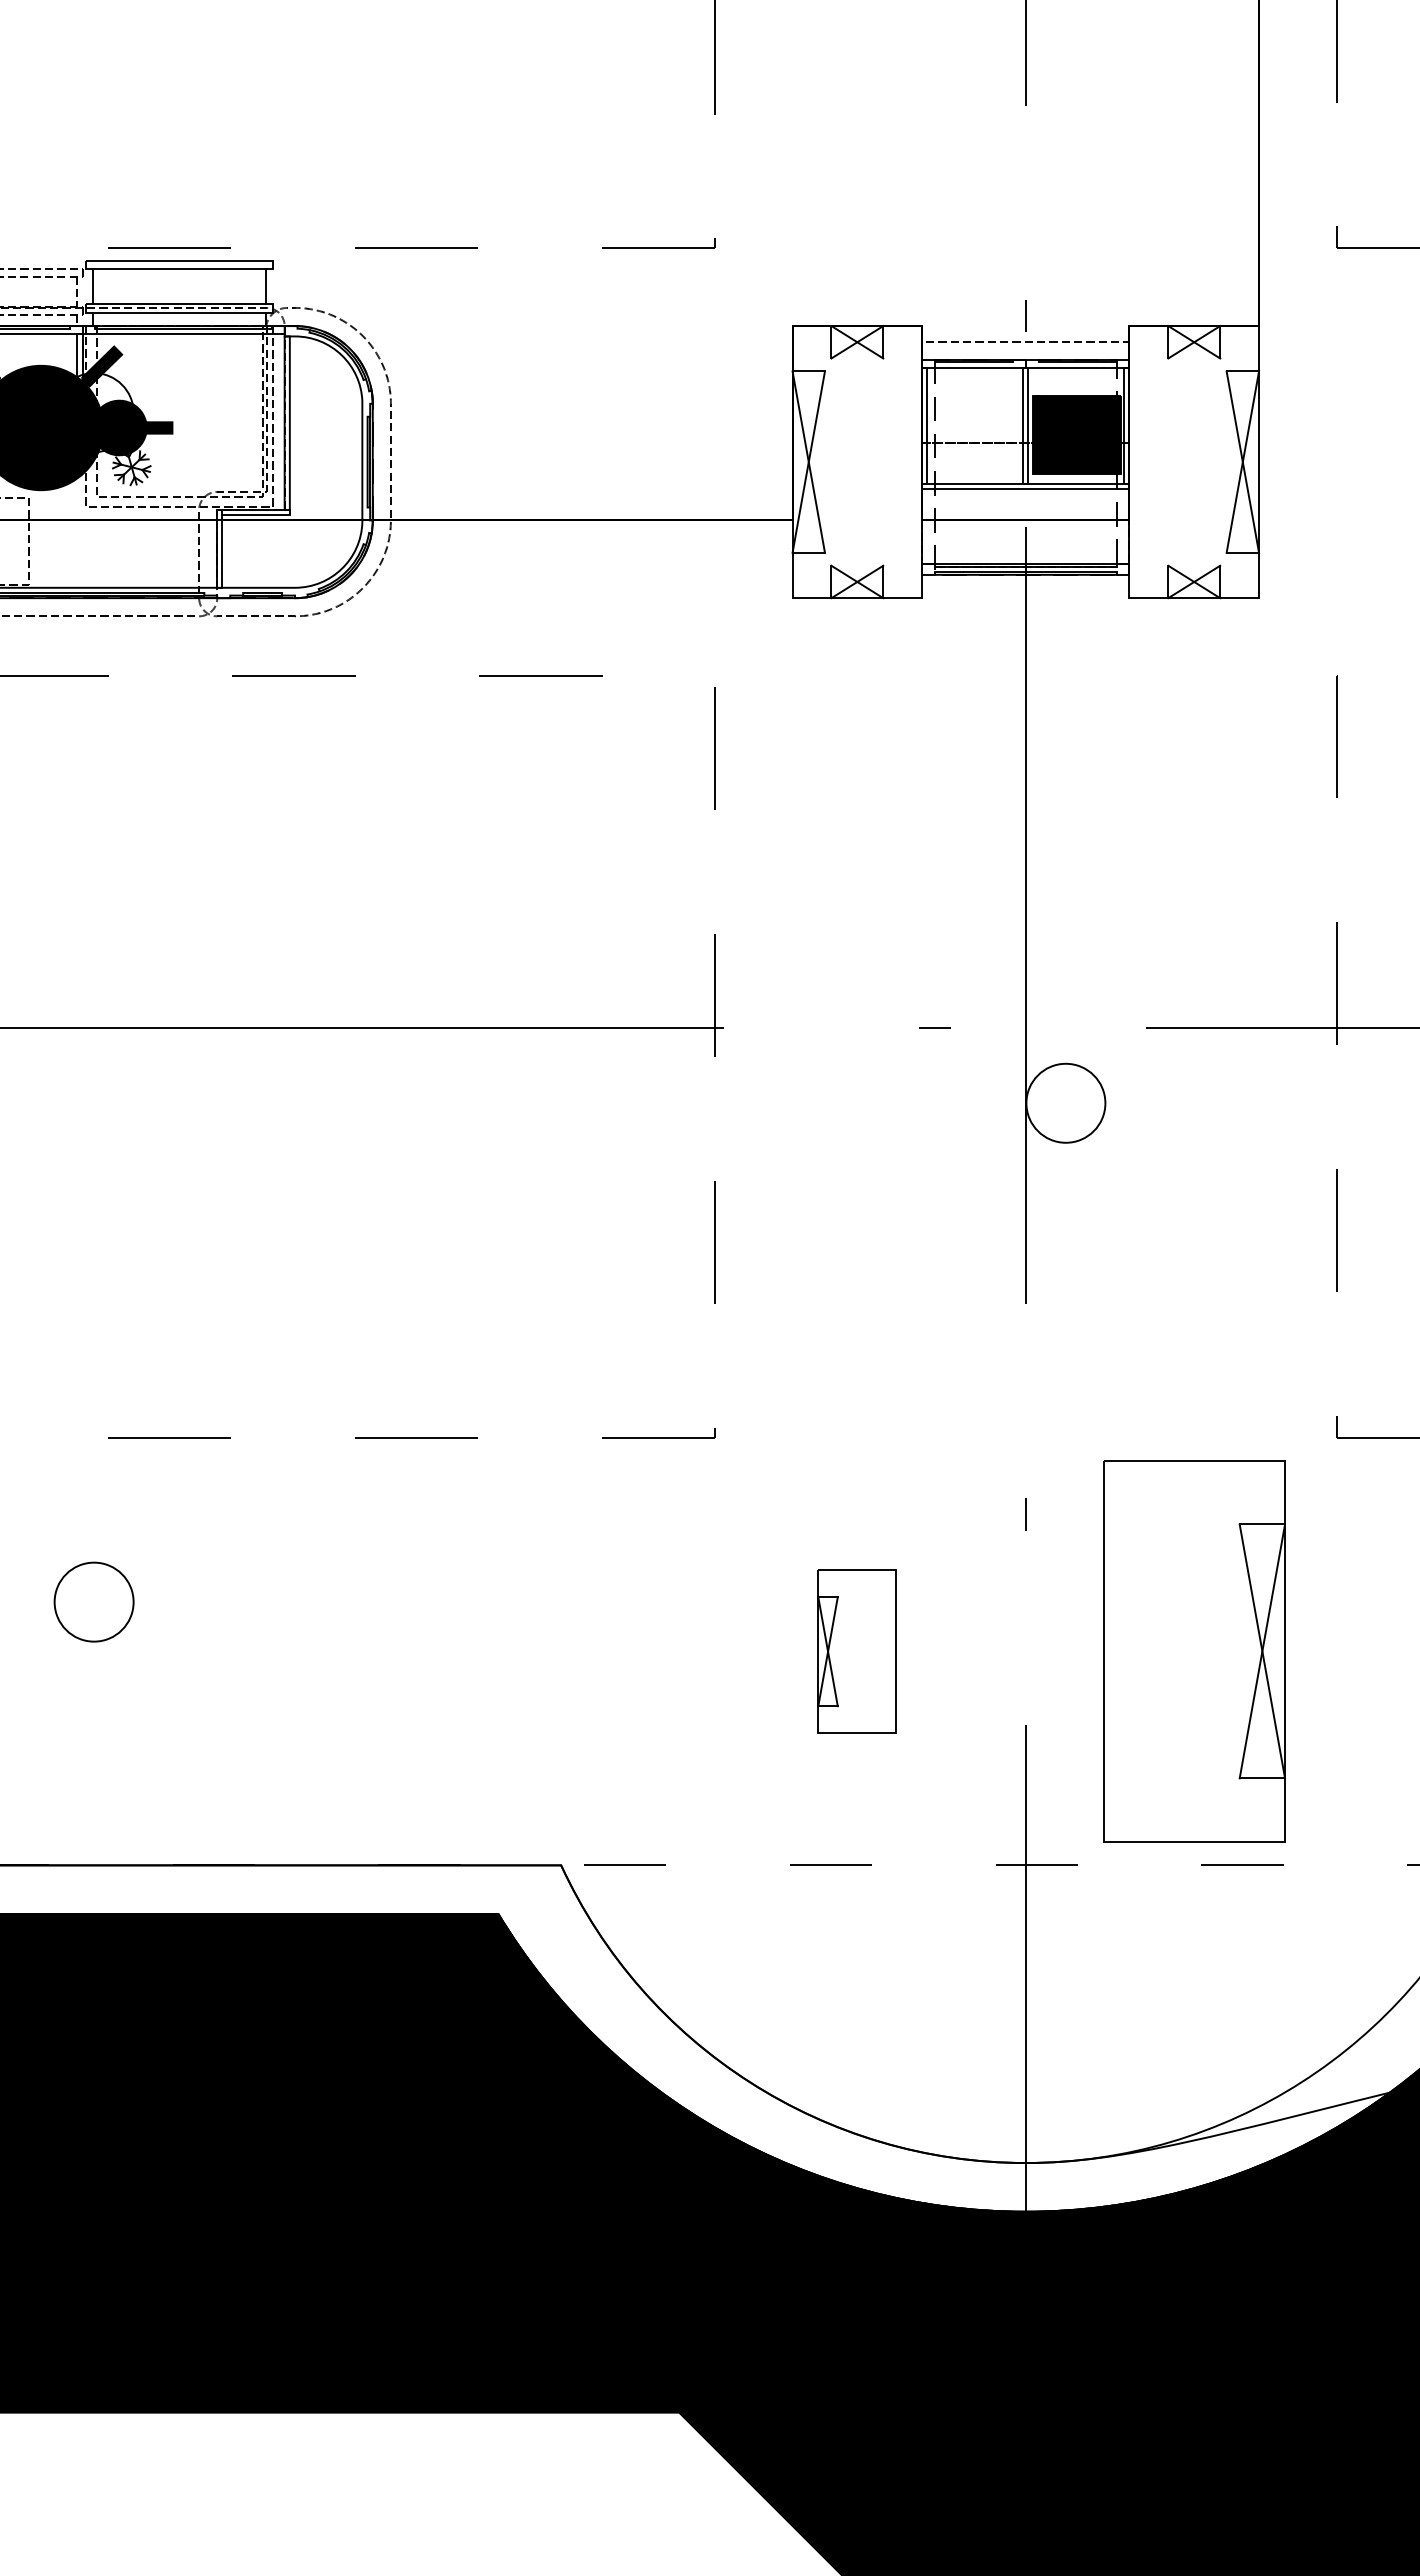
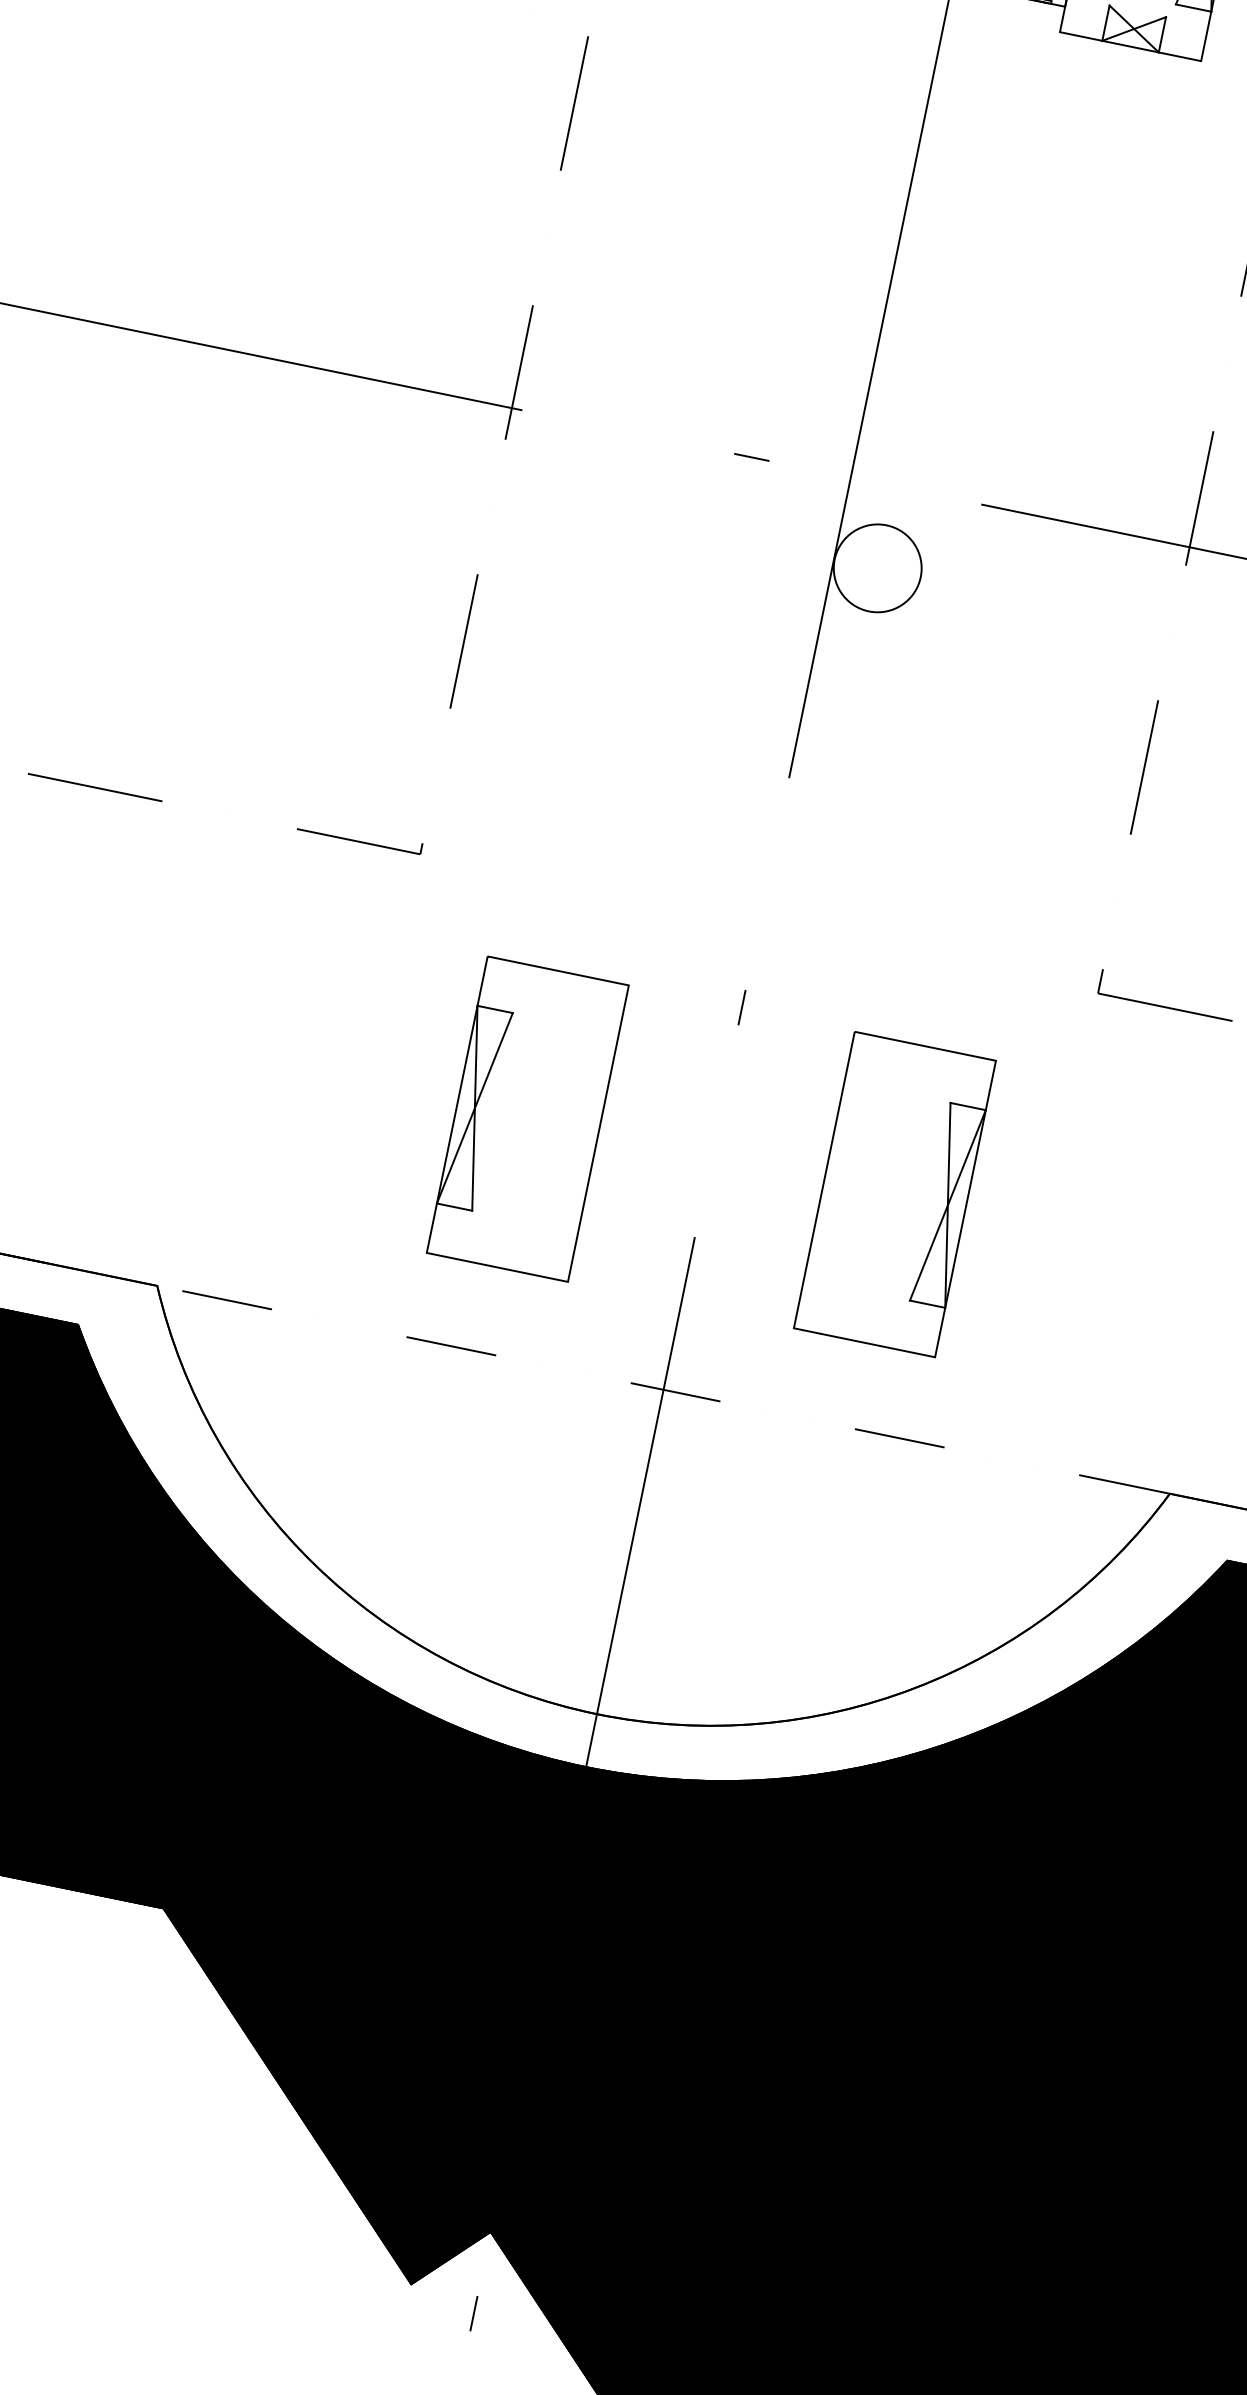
part: (856, 1651) -> (526, 1118), size x1.67
part: (1193, 1651) -> (894, 1194), size x0.71

